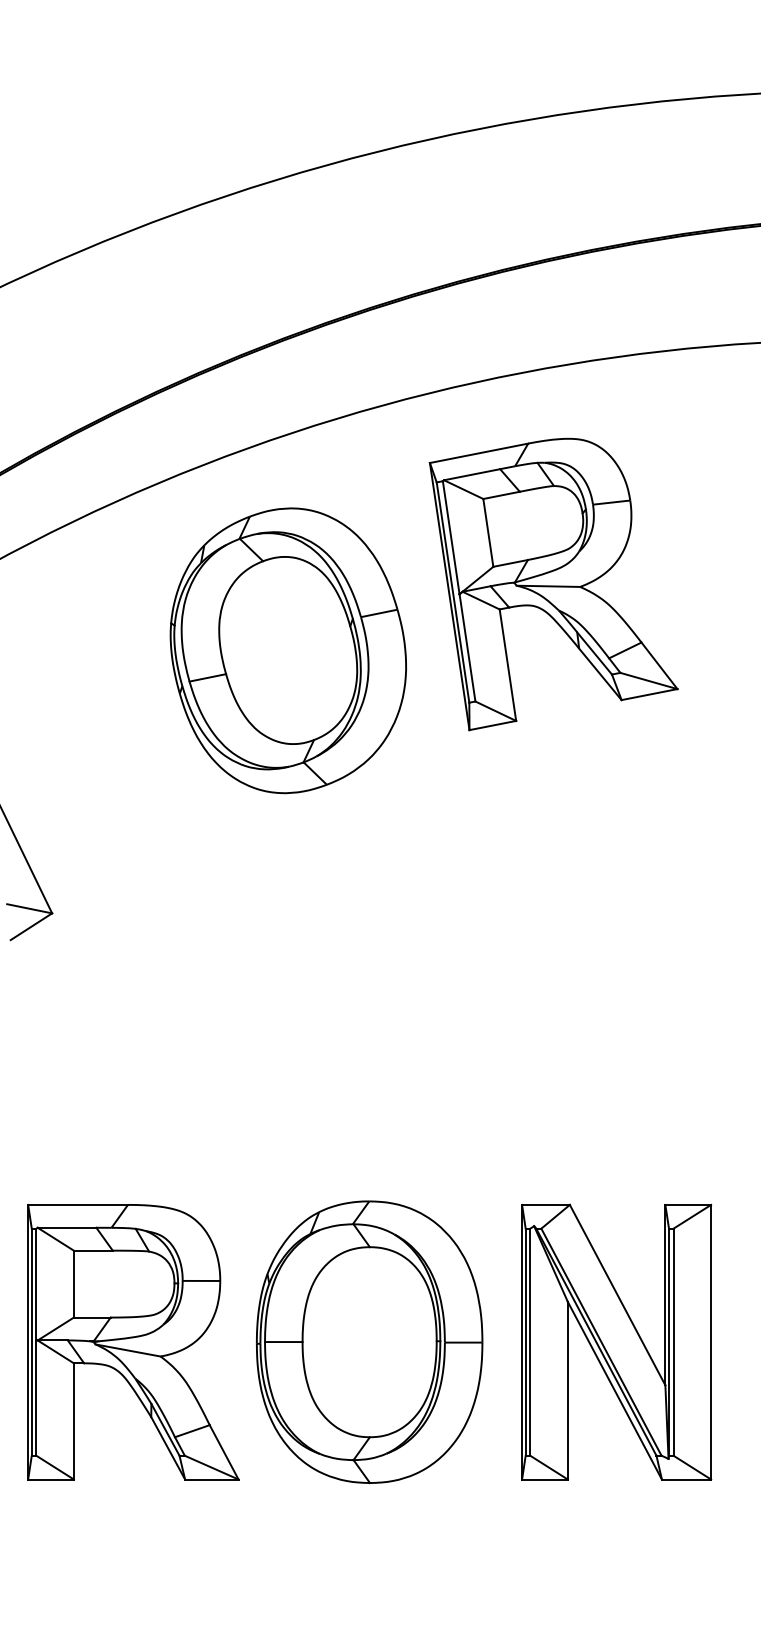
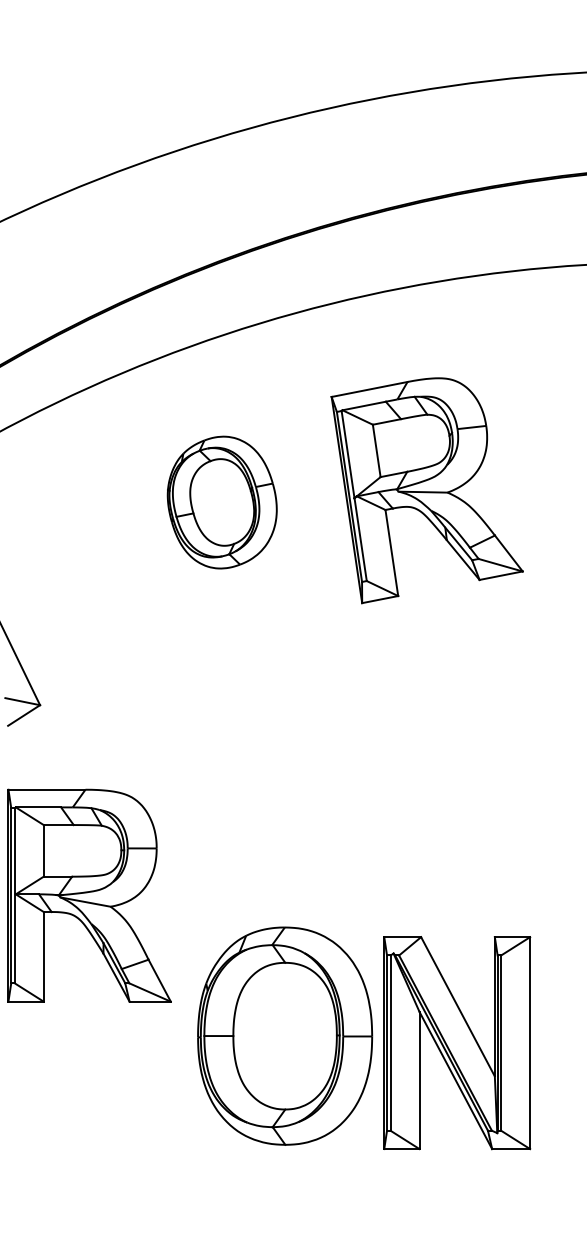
part: (553, 584) -> (427, 490), moved
part: (287, 650) -> (221, 502), size x0.6
part: (616, 1341) -> (457, 1042), moved
part: (133, 1342) -> (89, 895), moved

